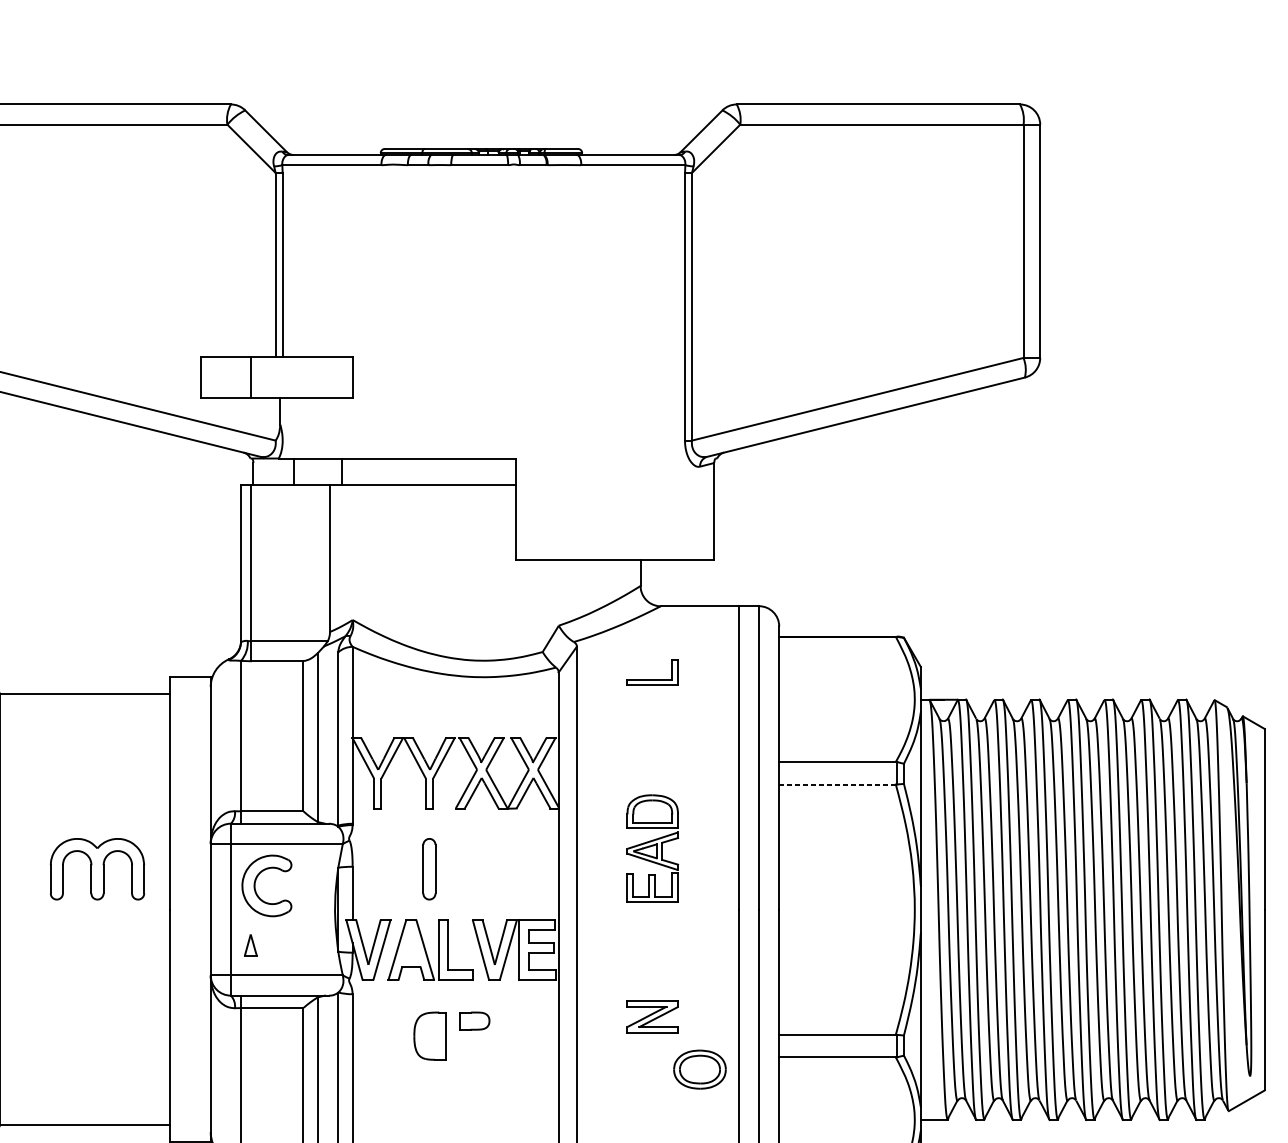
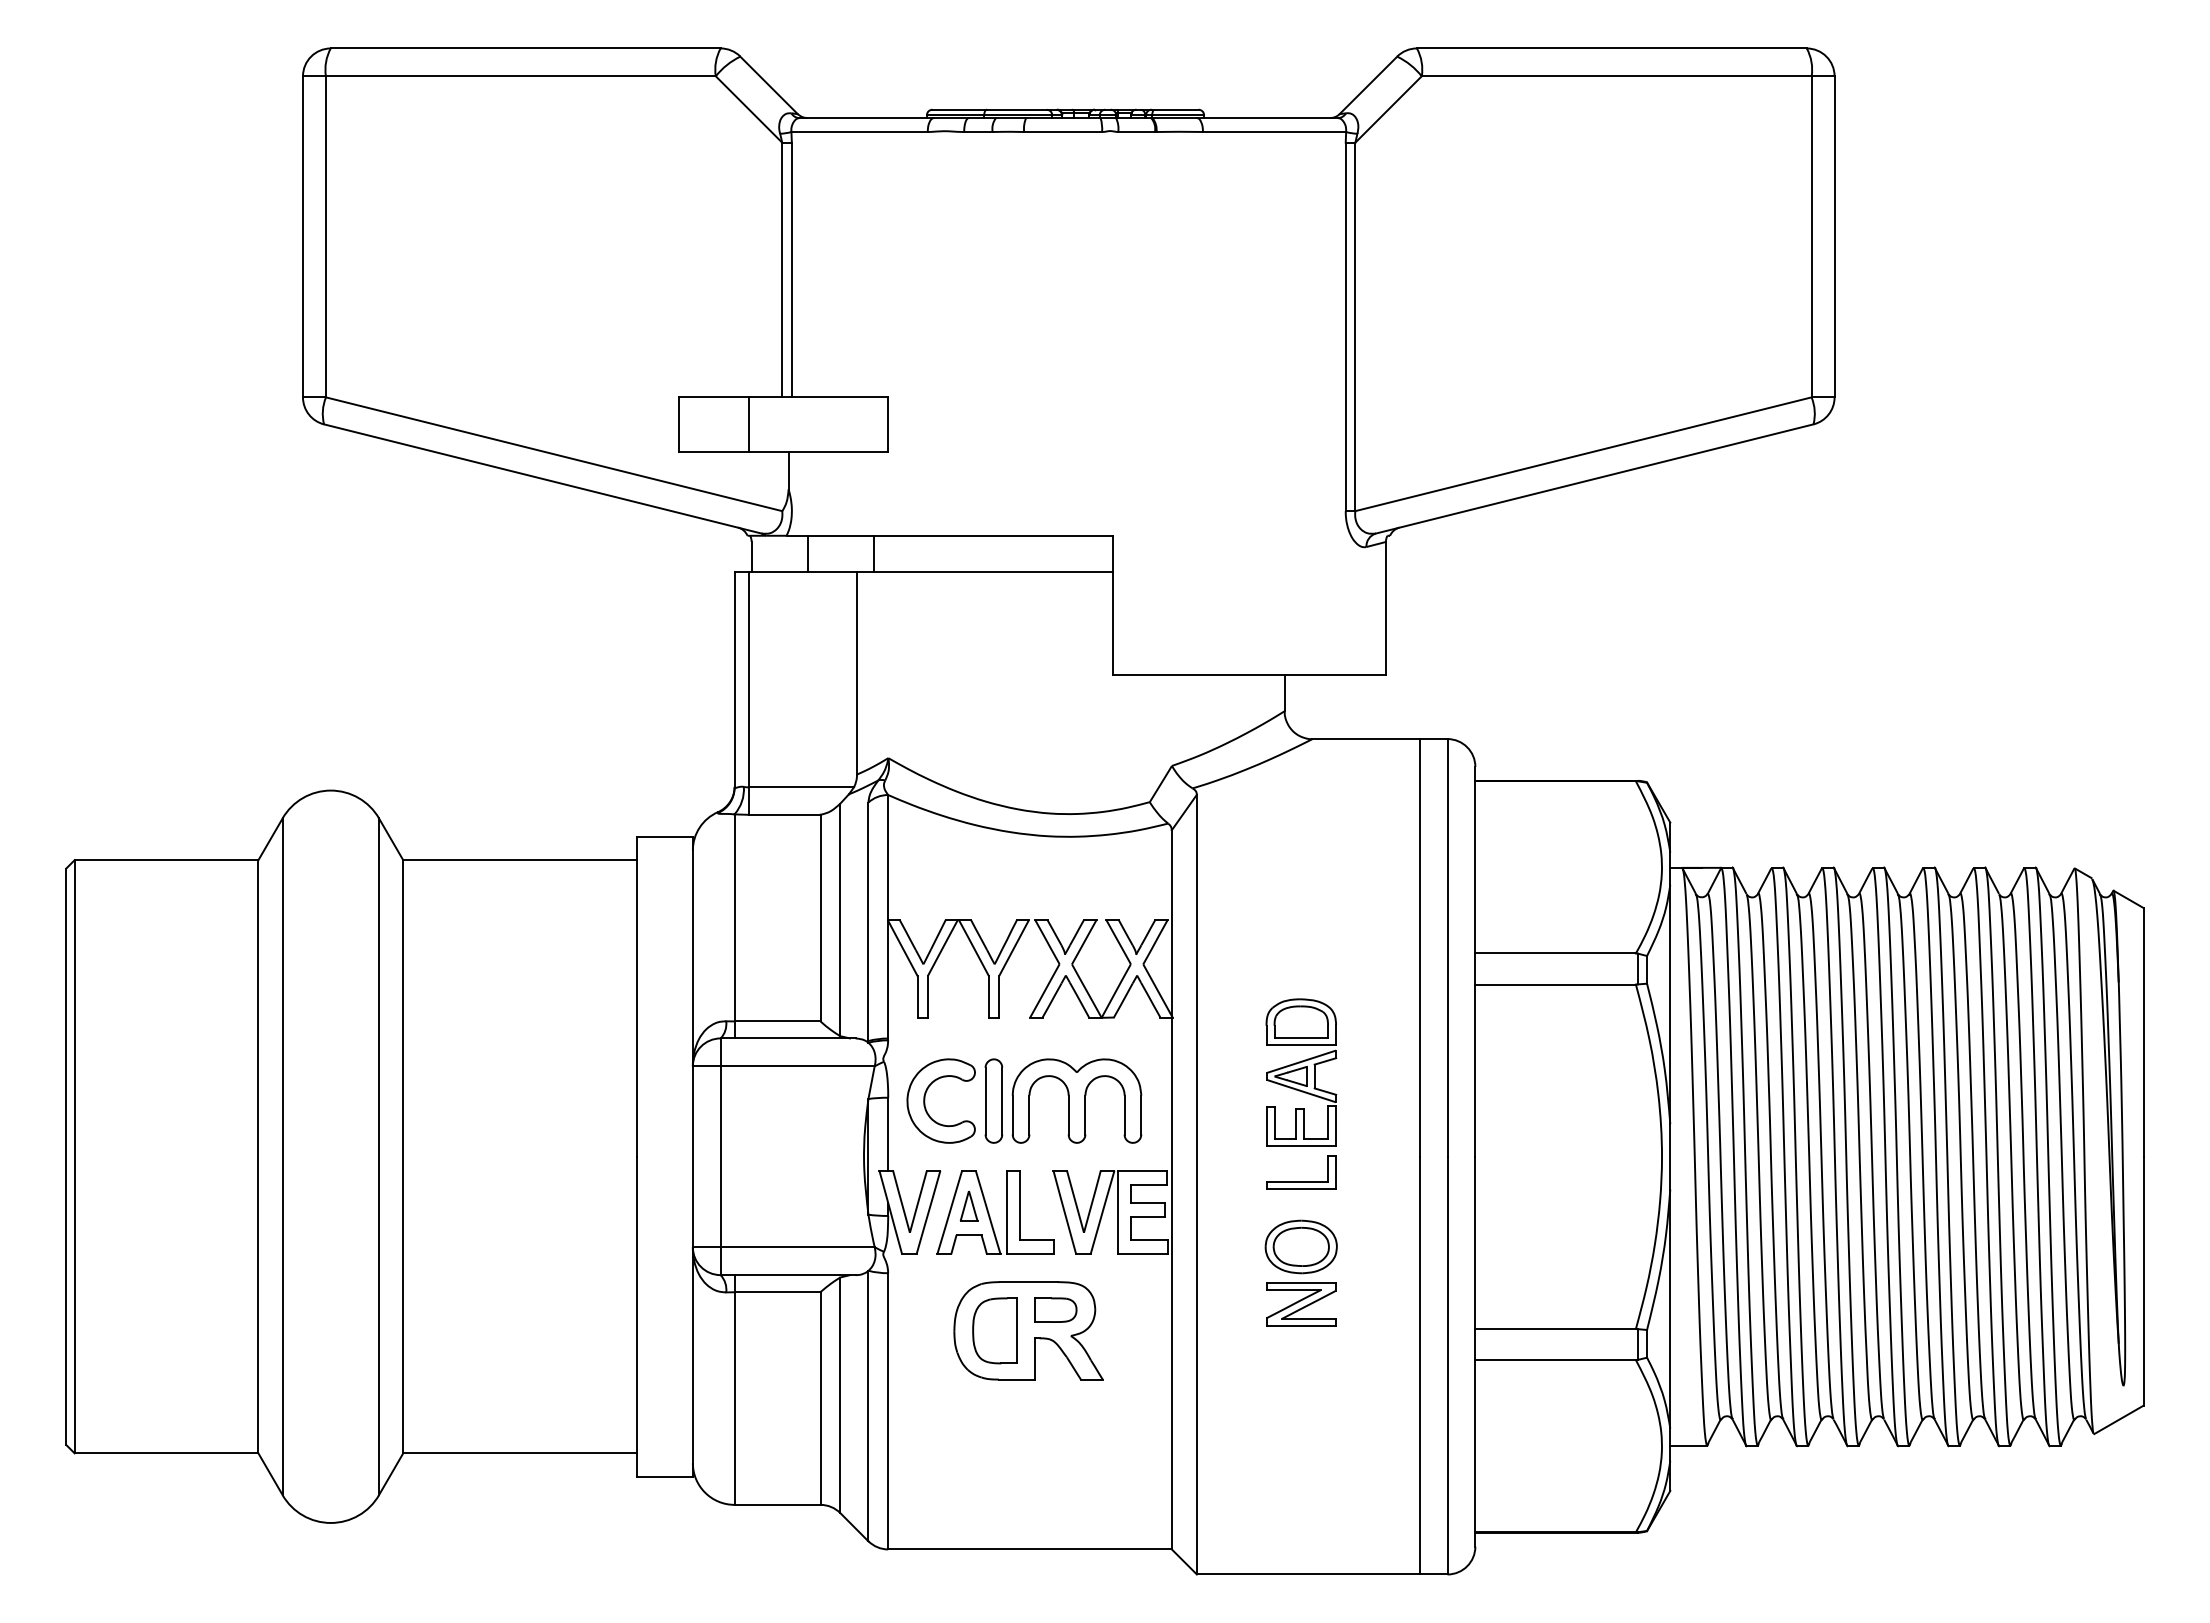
part: (652, 679) -> (1301, 1181), moved
line: (837, 784) -> (1555, 984), dashed -> solid
part: (97, 868) -> (1076, 1100), moved
part: (255, 885) -> (925, 1100), moved
part: (250, 945) -> (968, 1206), moved
part: (454, 1035) -> (1028, 1330), added
part: (699, 1069) -> (1300, 1246), moved

